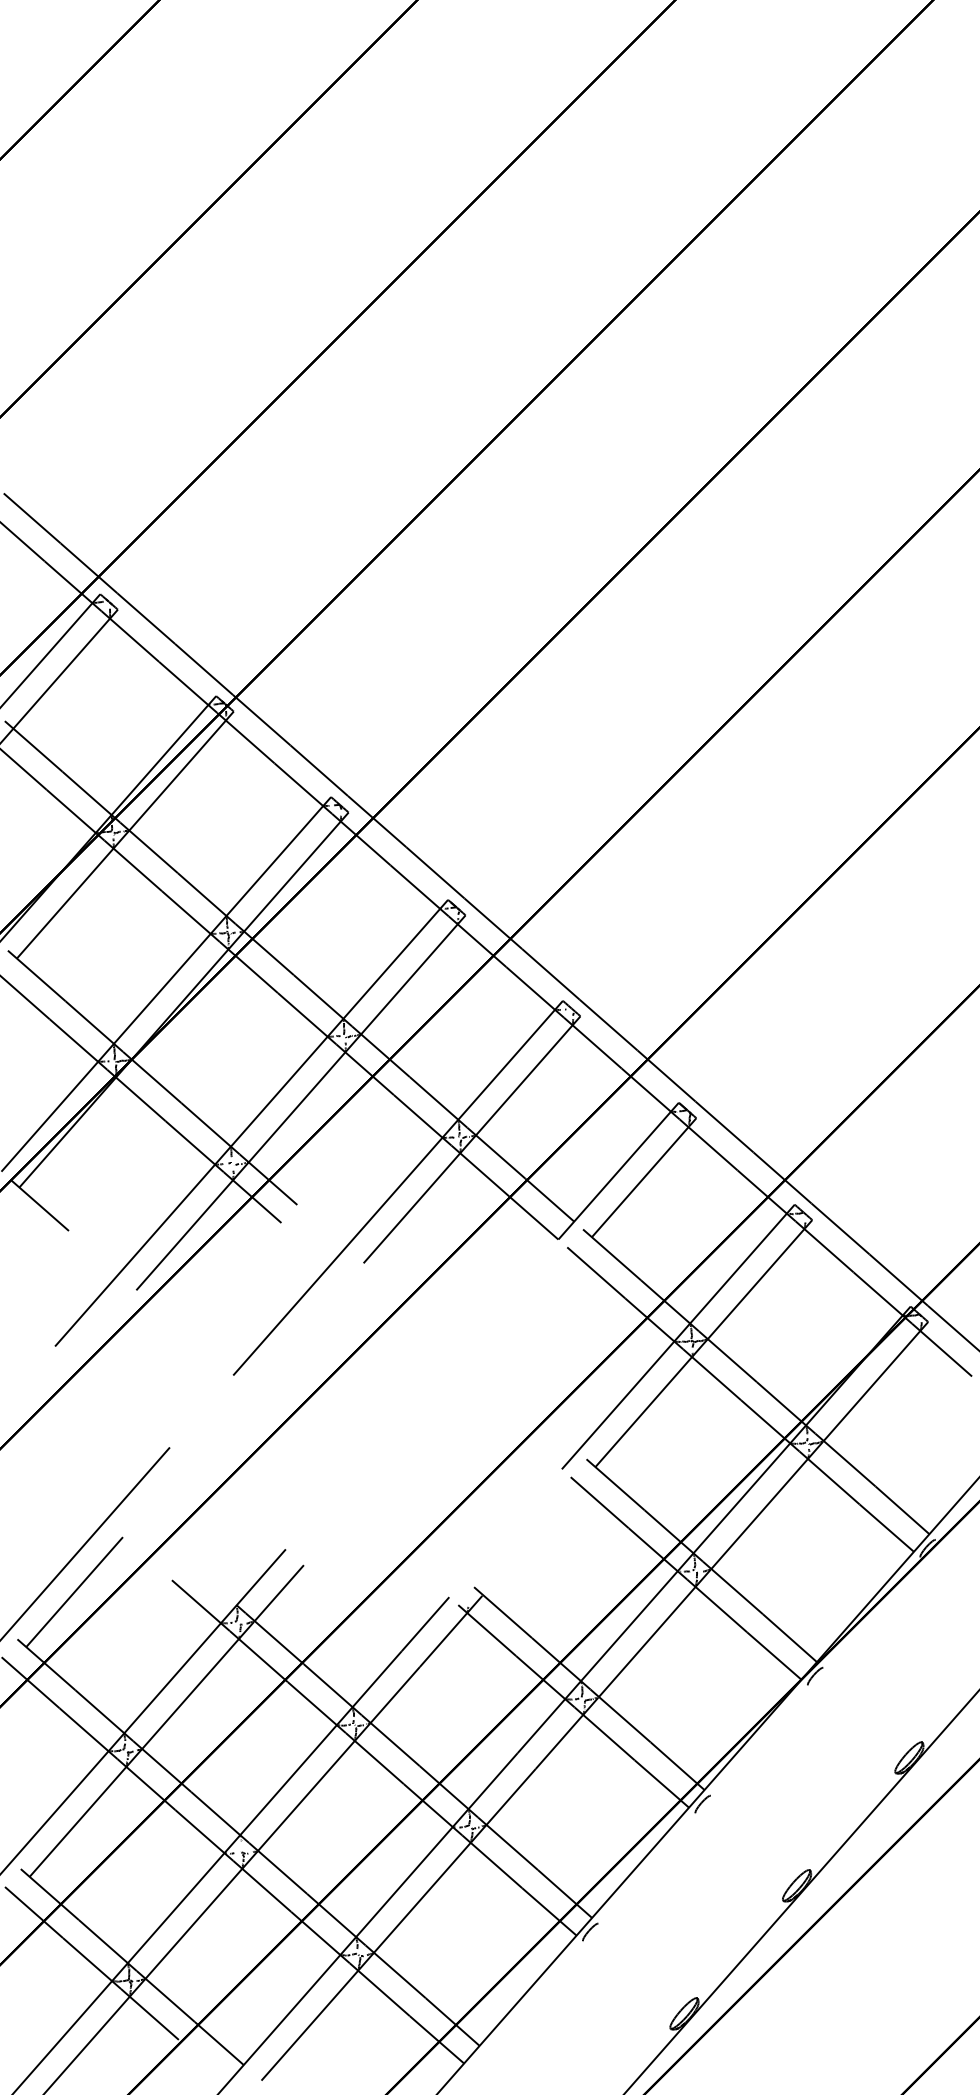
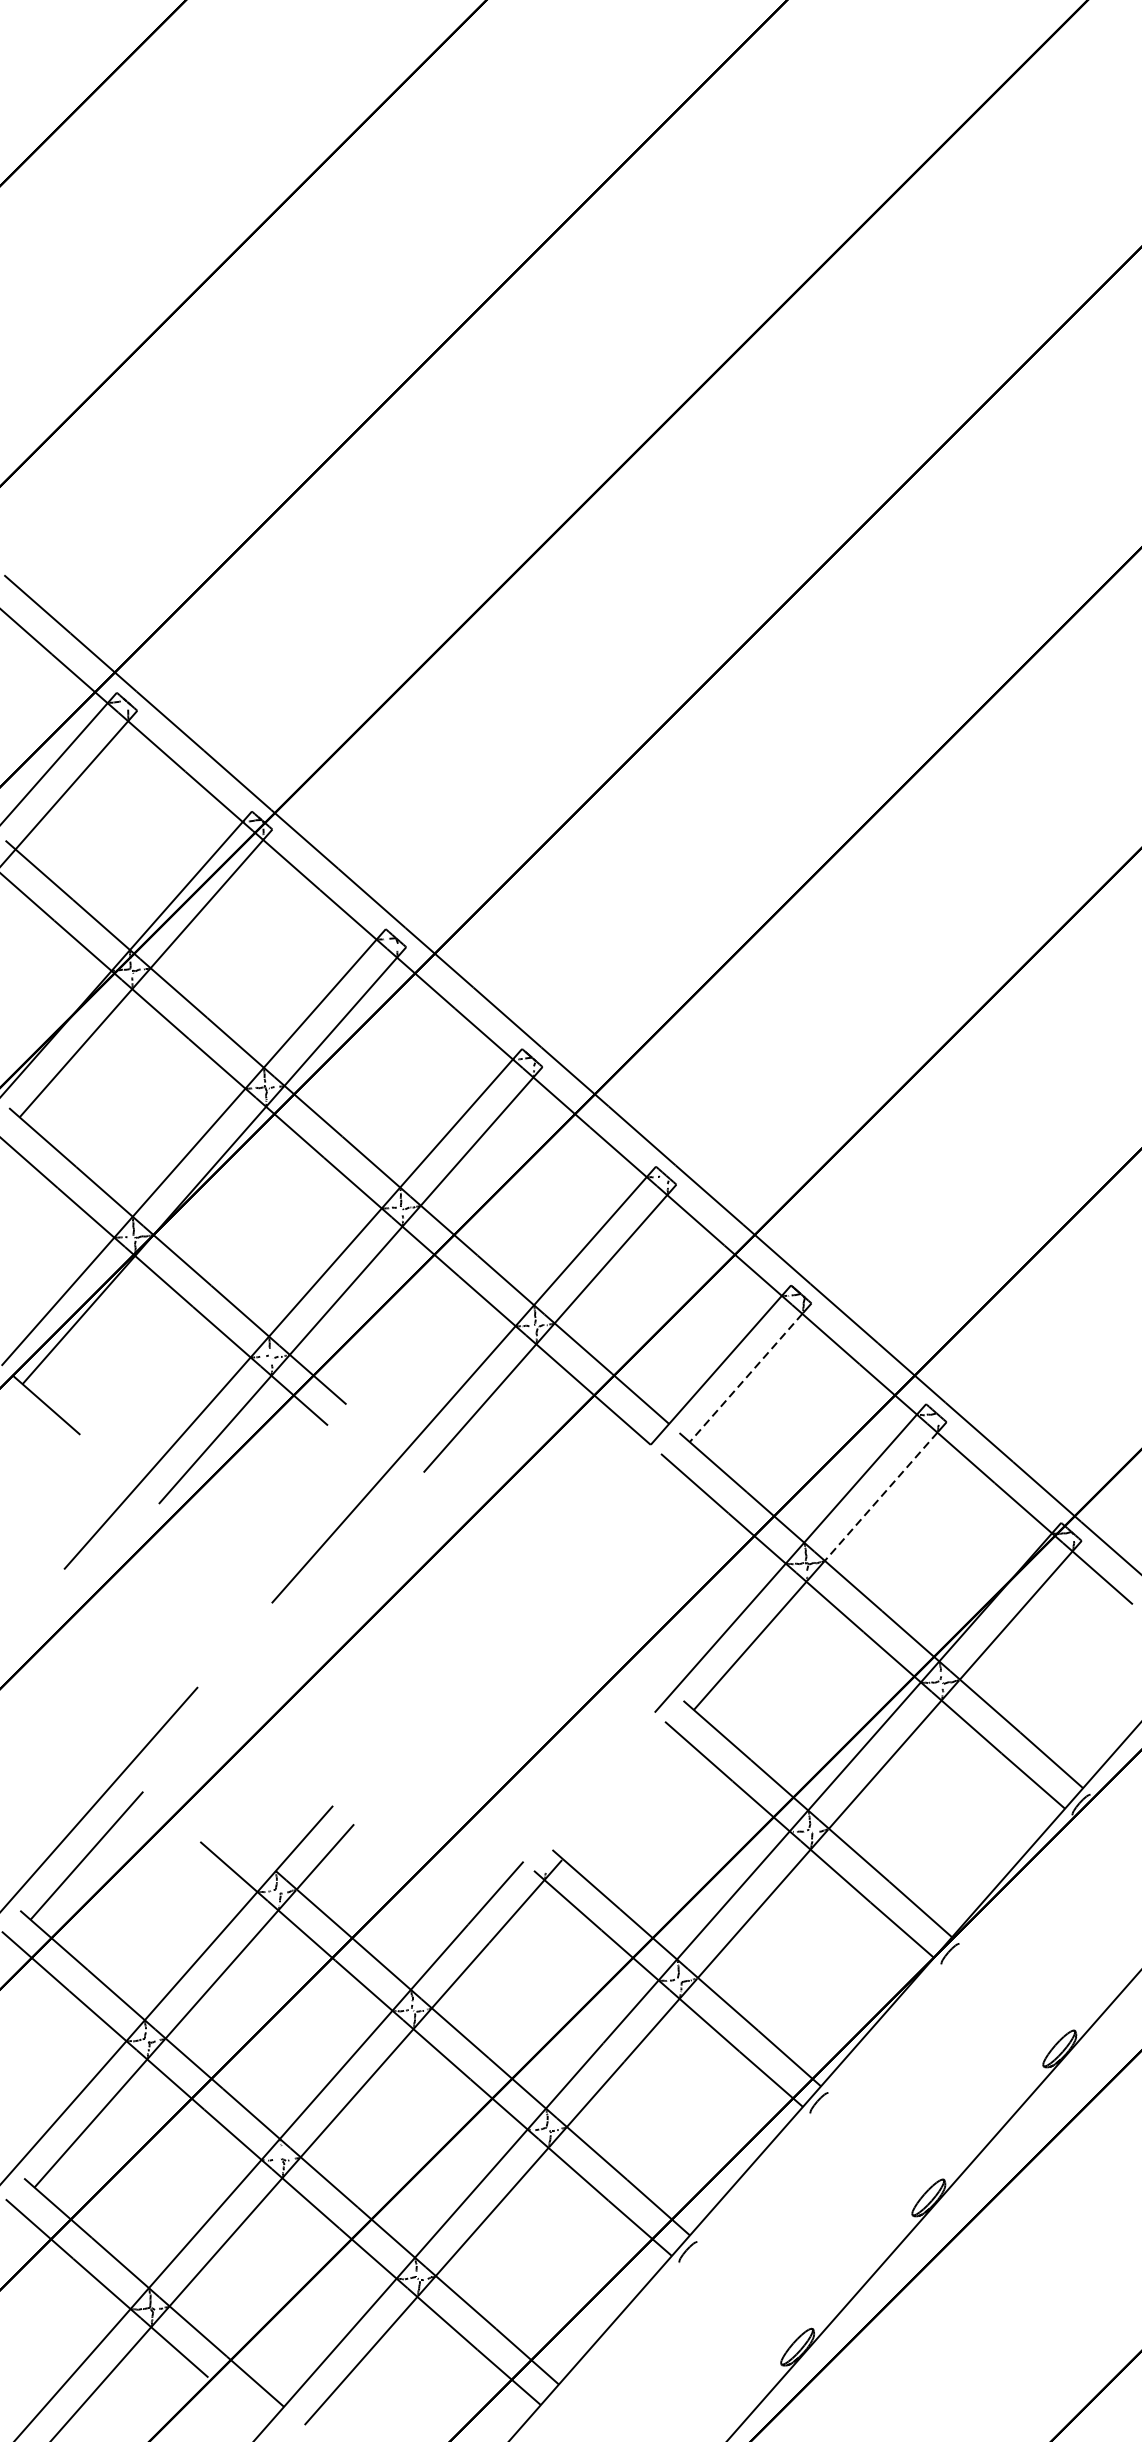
line: (639, 1182) -> (745, 1378), solid -> dashed
line: (755, 1284) -> (880, 1497), solid -> dashed

